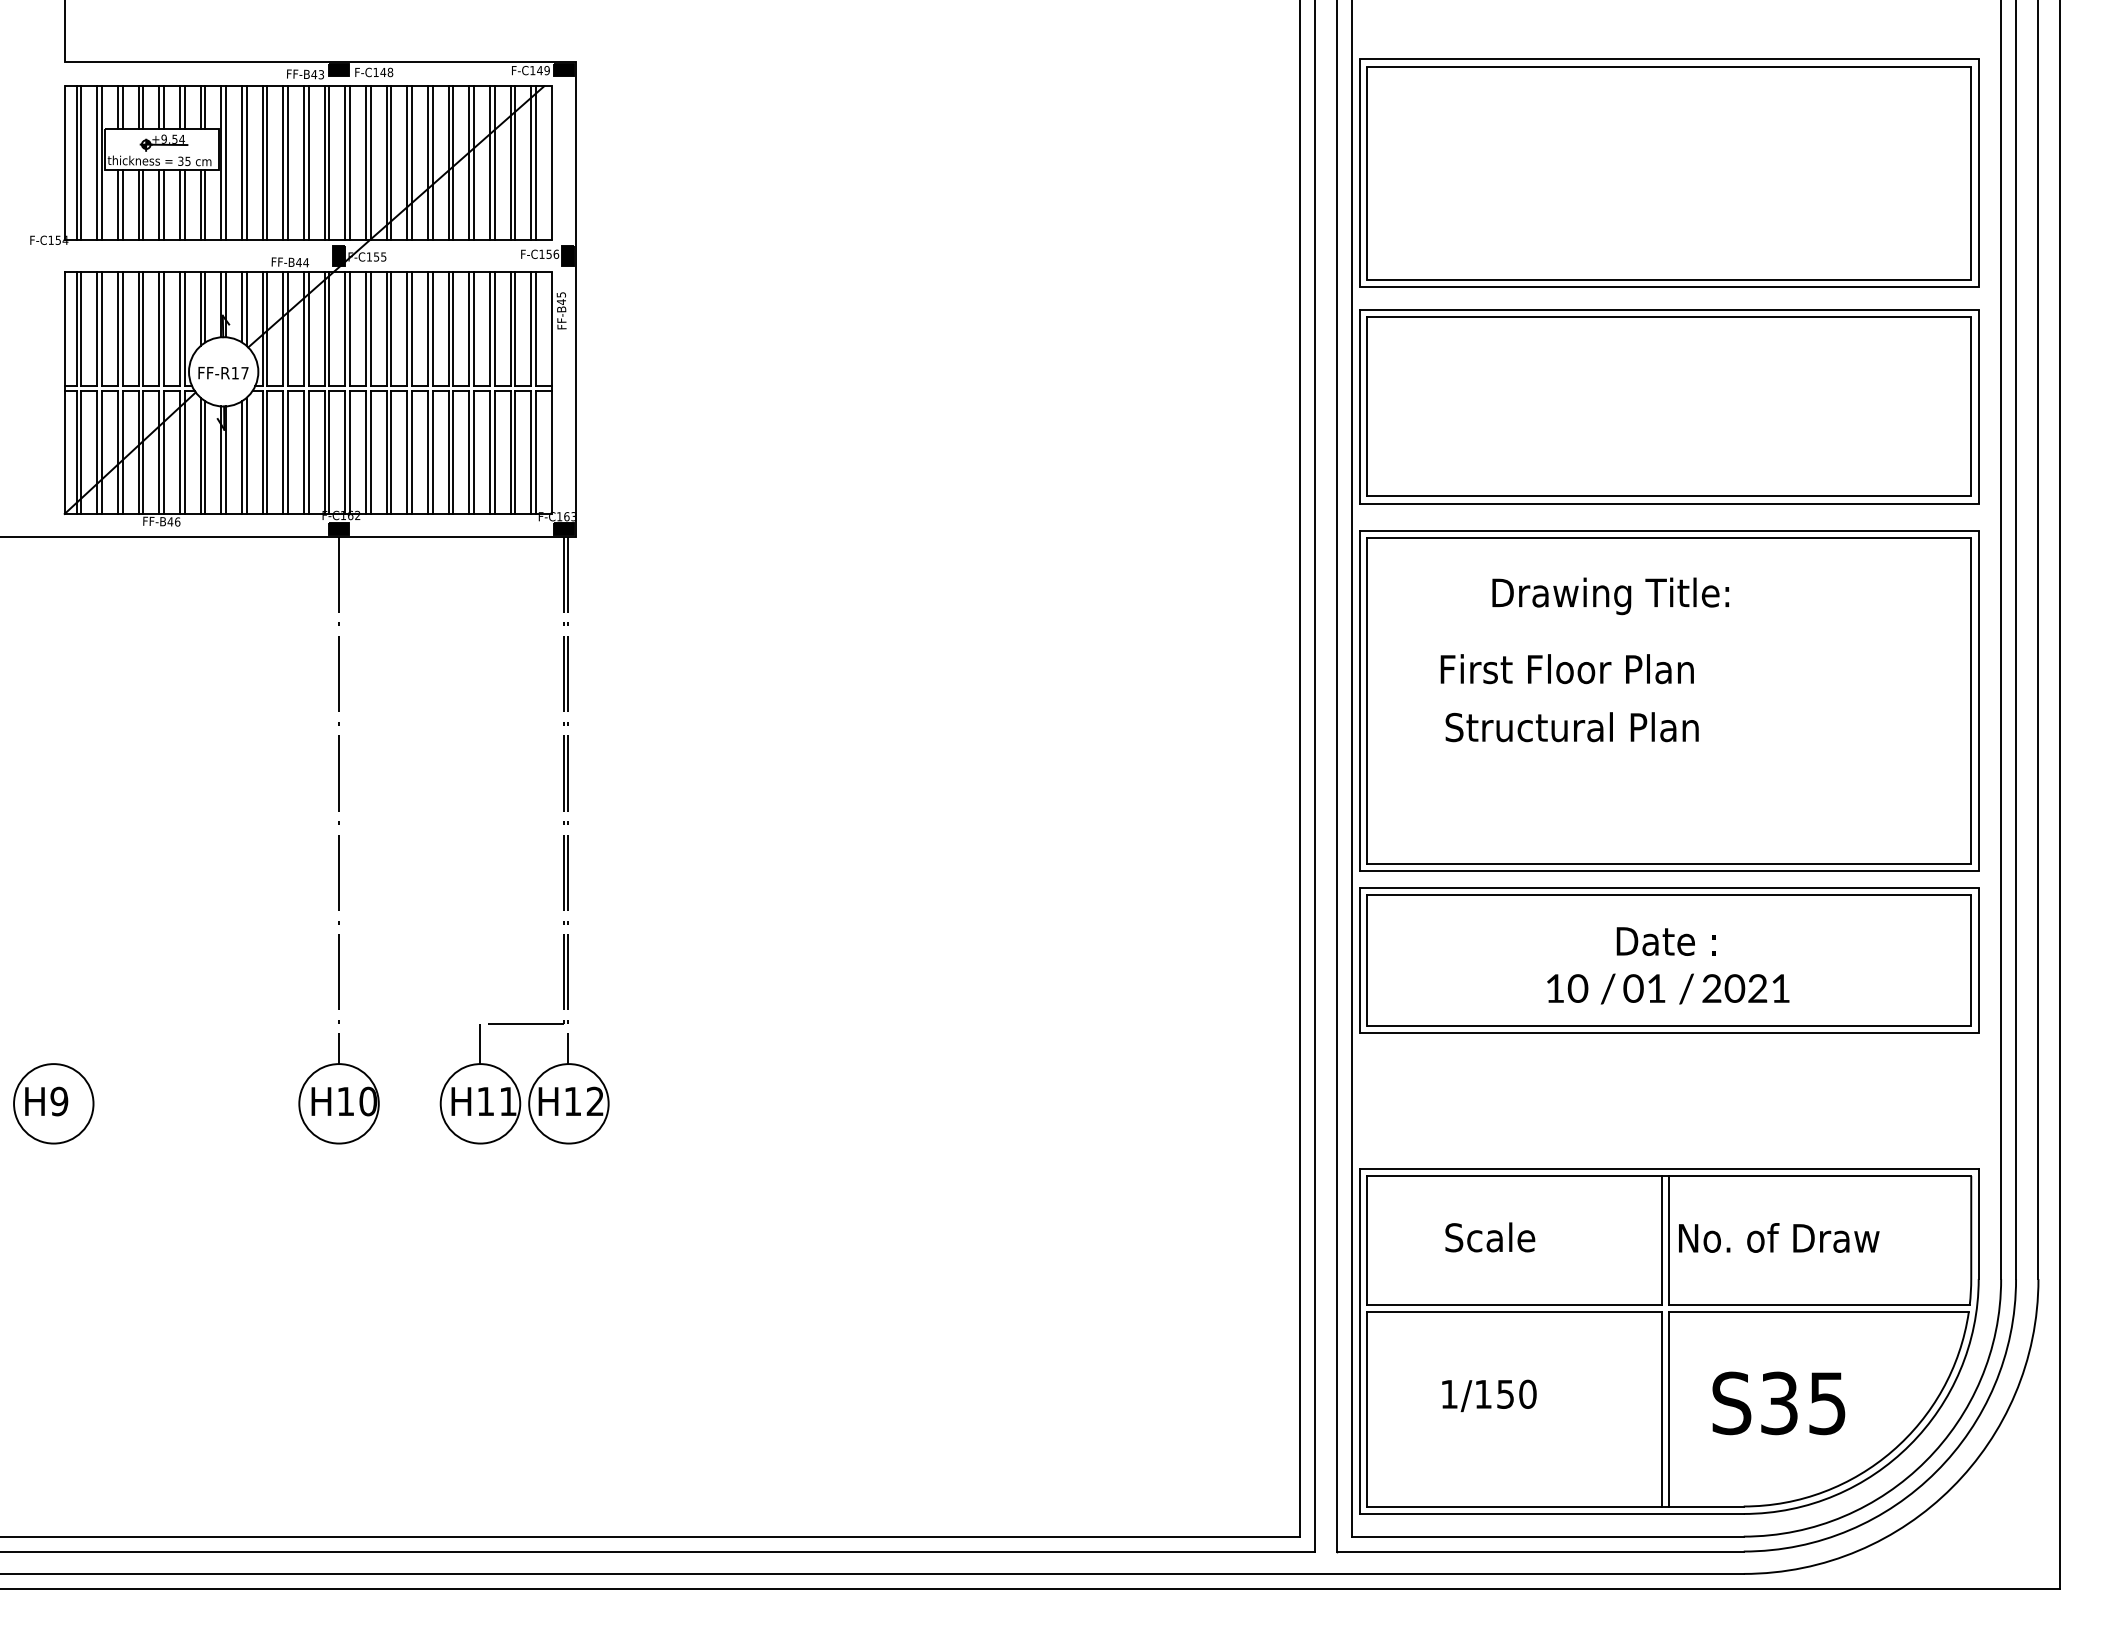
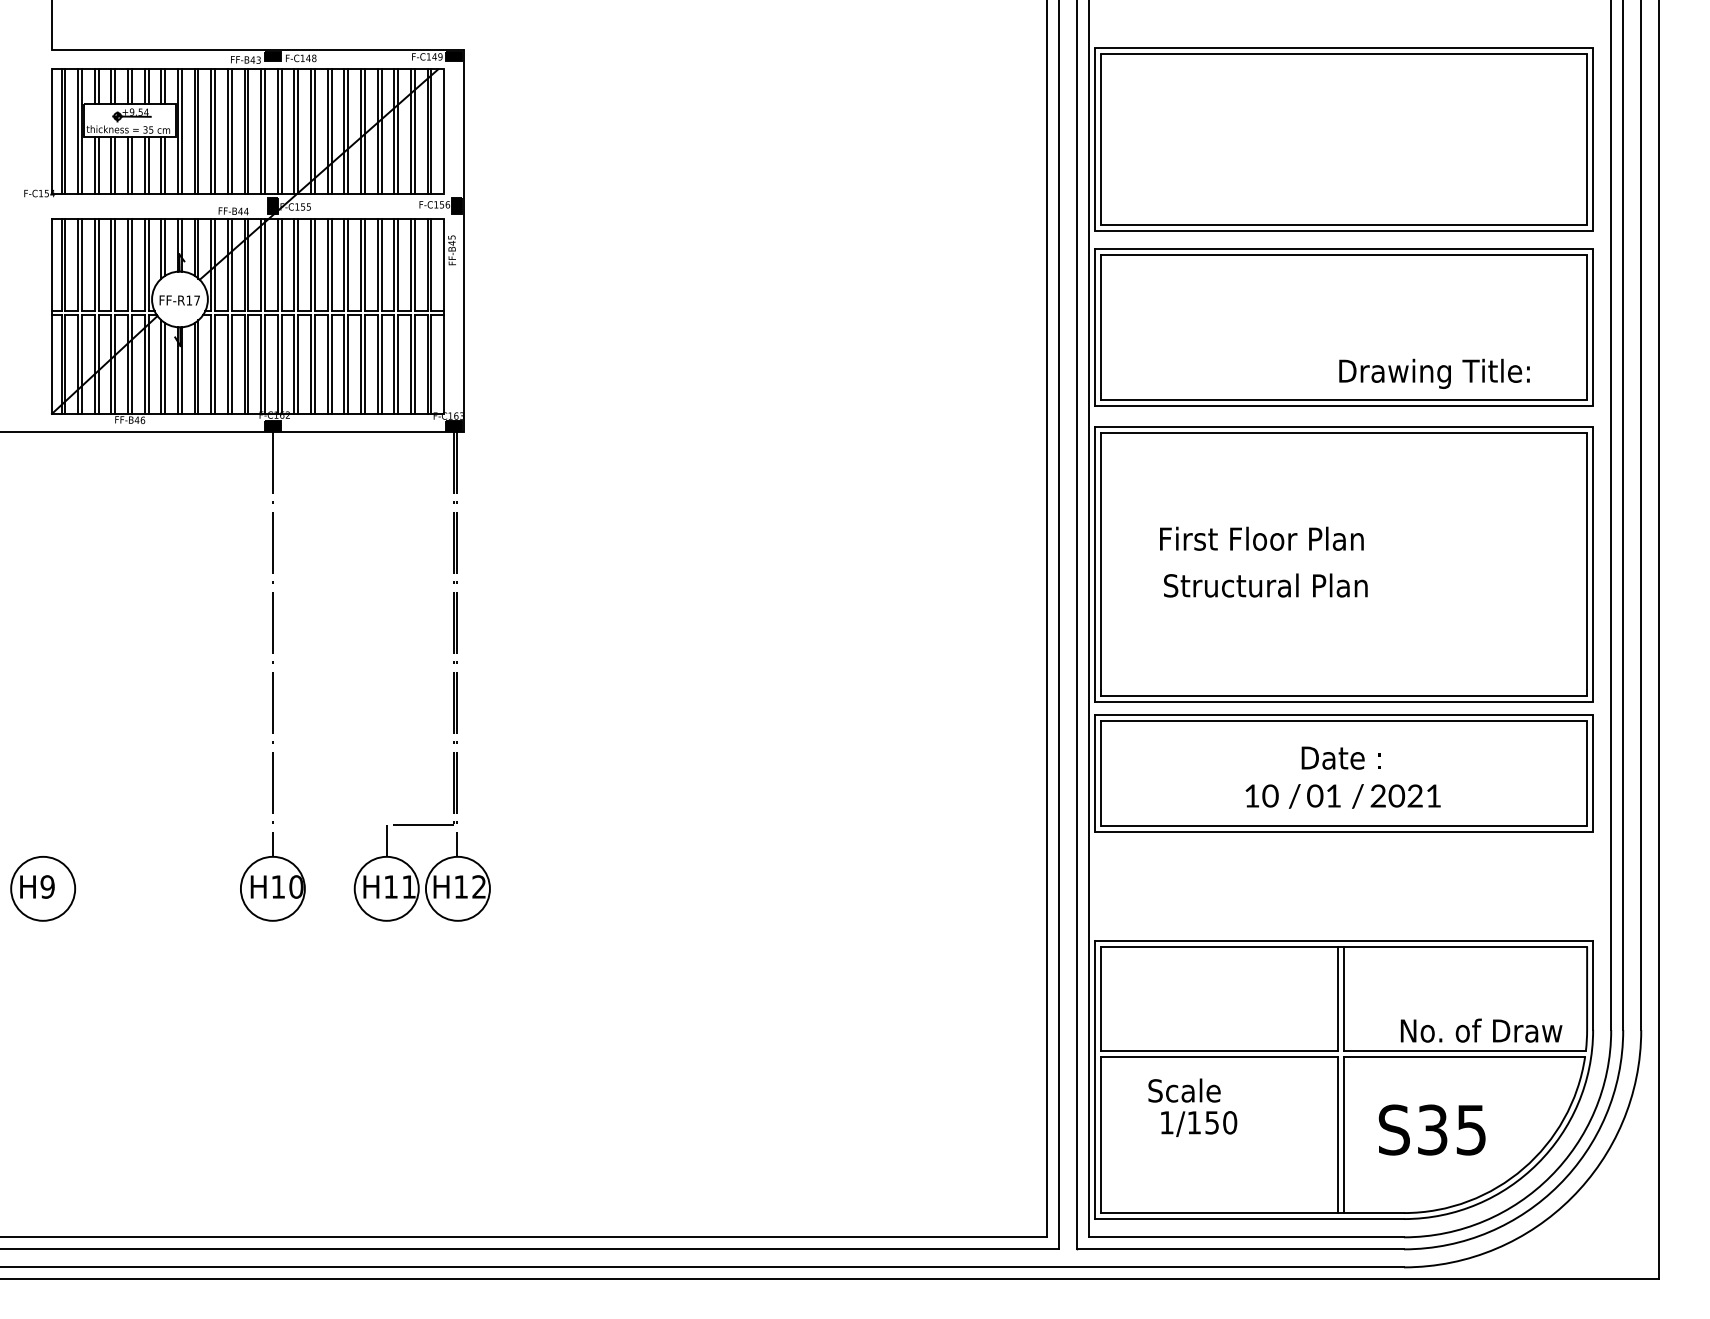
text: (1610, 596) -> (1434, 374), moved
text: (1490, 1237) -> (1184, 1090), moved
text: (1779, 1237) -> (1481, 1030), moved

